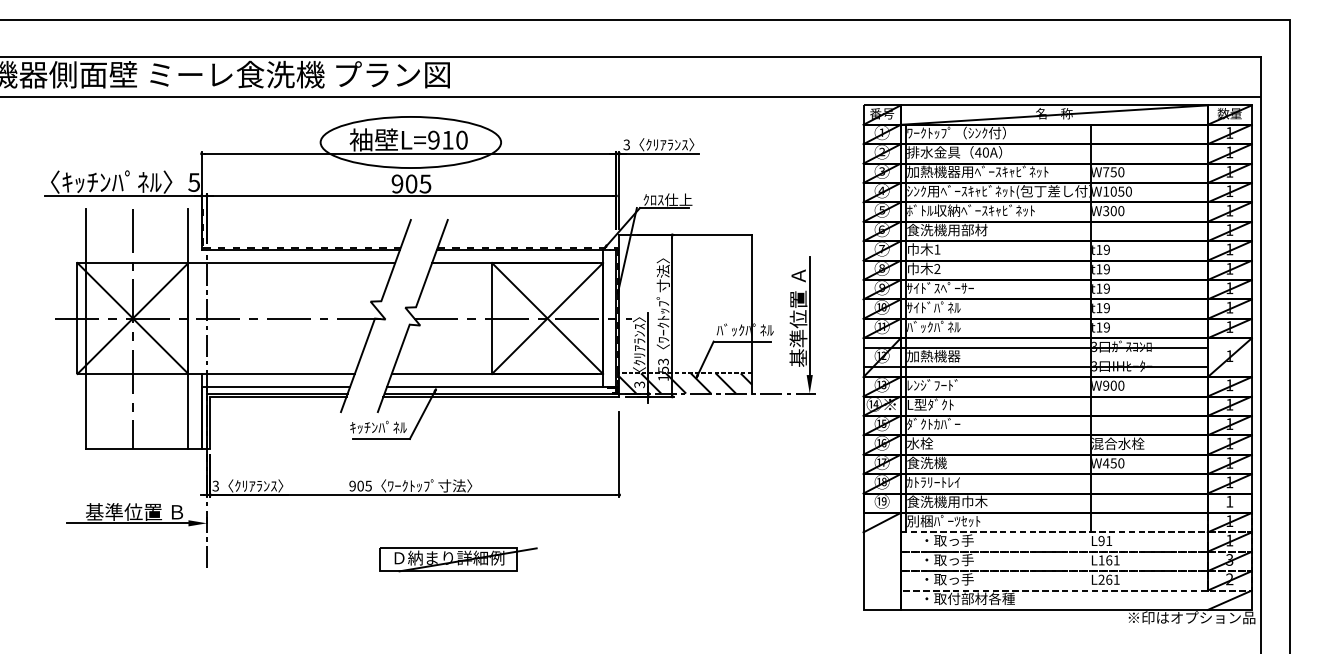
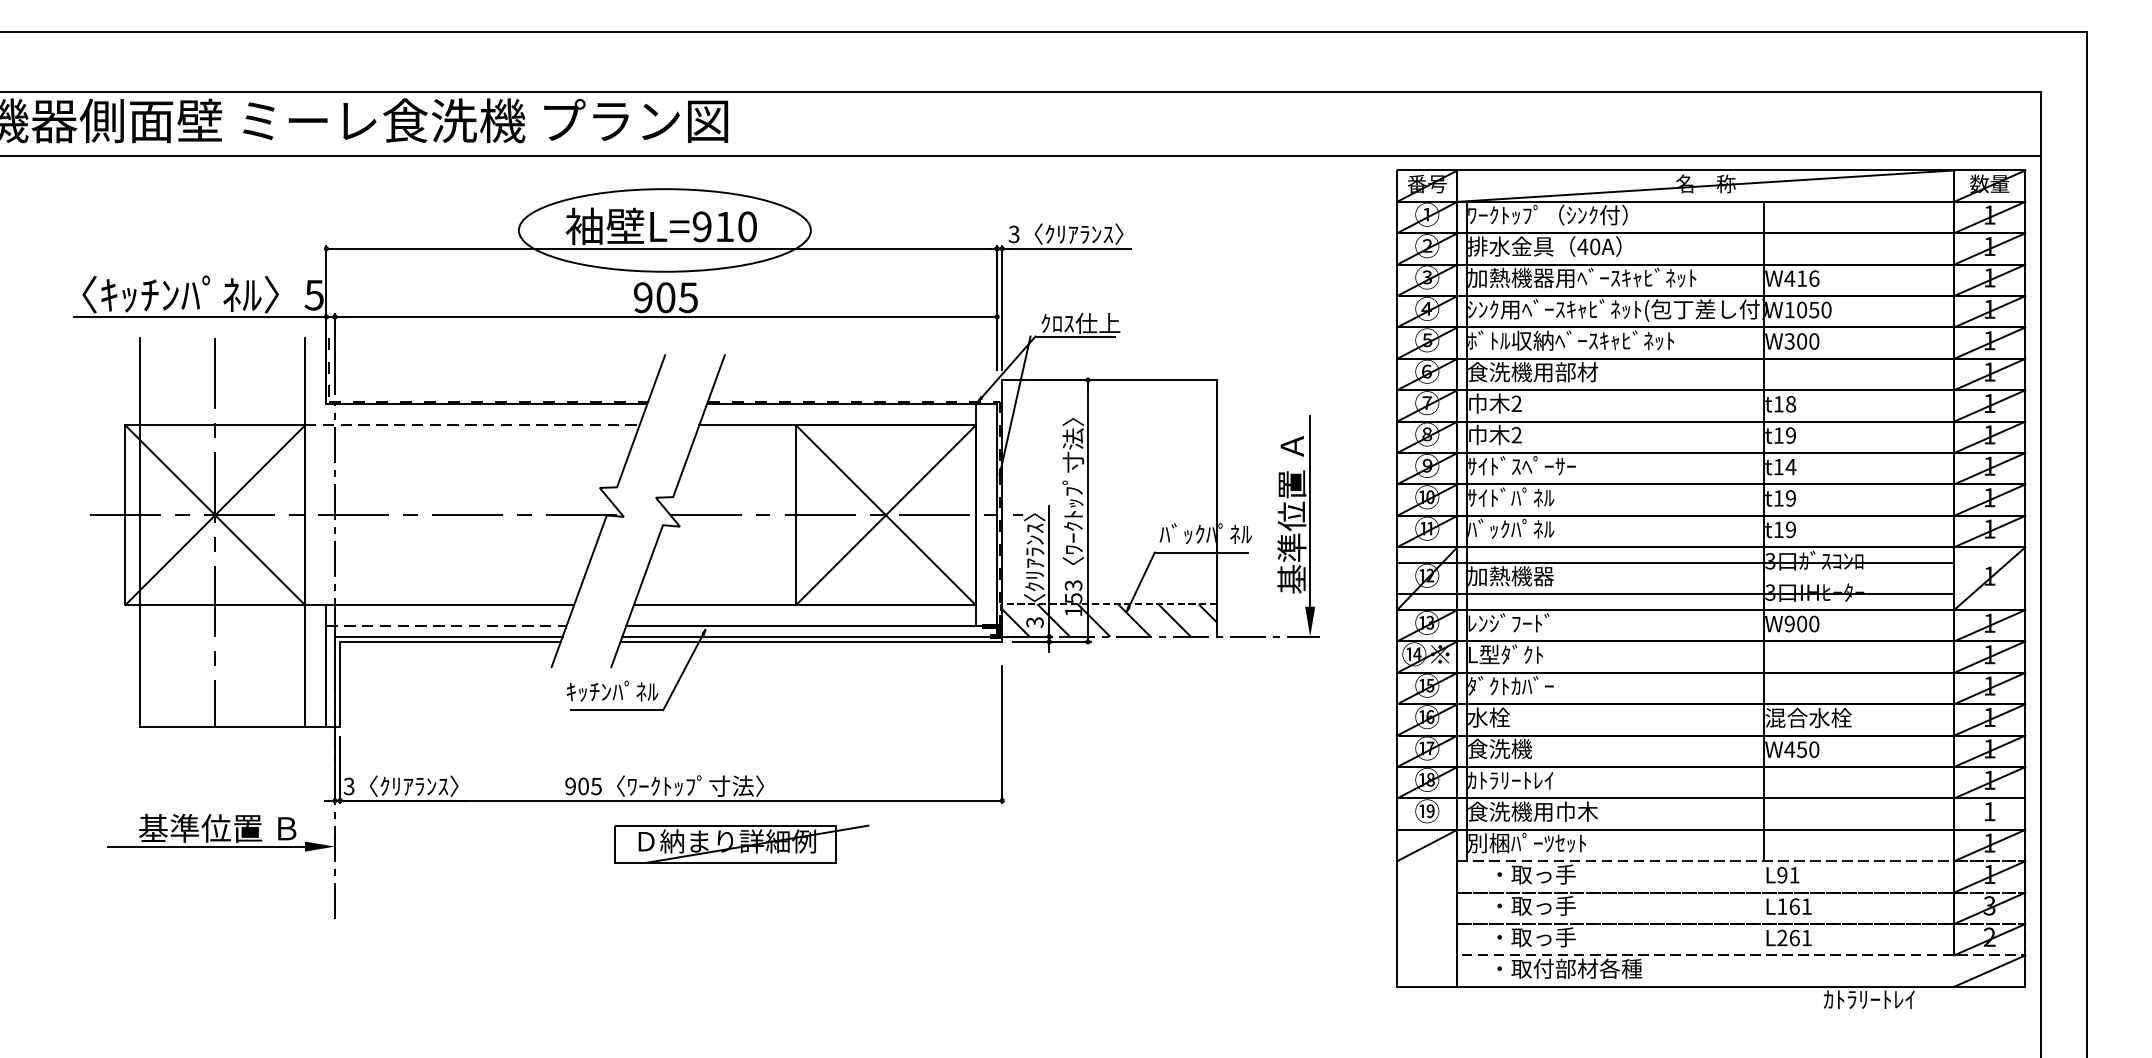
text: (1113, 172) -> (1801, 279), W750 -> W416
text: (937, 249) -> (1516, 403), 1 -> 2
text: (1106, 249) -> (1790, 403), t19 -> t18
line: (292, 263) -> (473, 426), solid -> dashed
text: (1106, 288) -> (1790, 466), t19 -> t14
line: (276, 387) -> (447, 626), solid -> dashed
part: (458, 559) -> (741, 843), moved
text: (1191, 617) -> (1927, 998), ※印はオプション品 -> ｶﾄﾗﾘｰﾄﾚｲ

